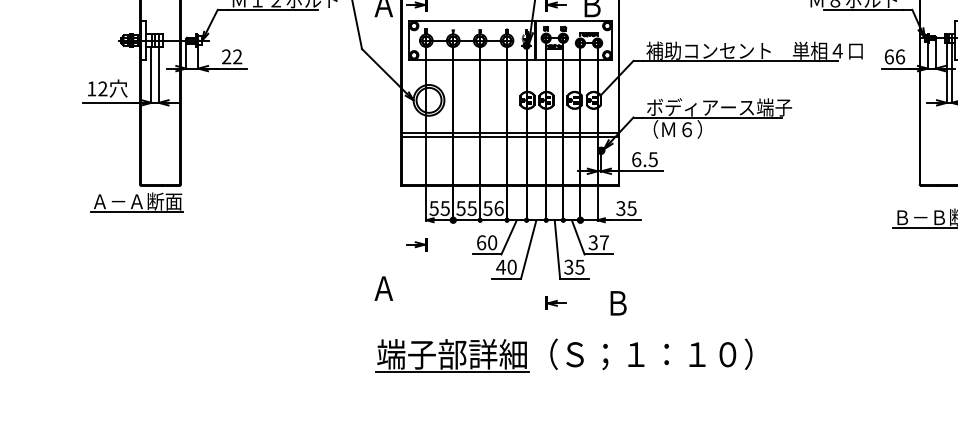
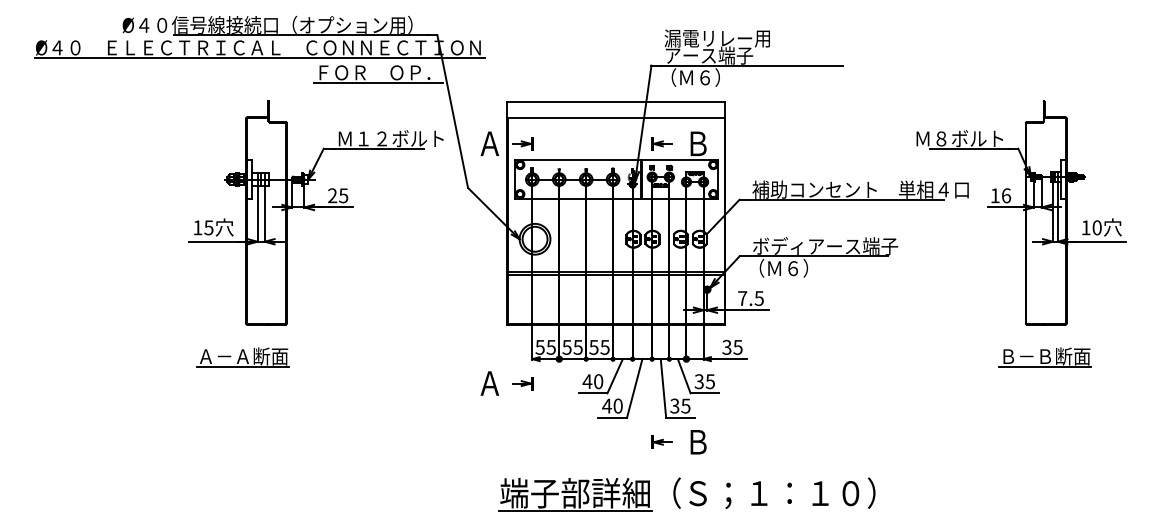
text: (237, 56) -> (343, 195), 22 -> 25
text: (889, 56) -> (995, 195), 66 -> 16
text: (102, 88) -> (208, 227), 12 -> 15
text: (636, 159) -> (742, 298), 6.5 -> 7.5
part: (136, 202) -> (242, 357), moved
text: (498, 207) -> (604, 346), 56 -> 55
text: (481, 242) -> (587, 381), 60 -> 40
text: (603, 242) -> (709, 381), 37 -> 35
text: (383, 288) -> (489, 383), moved
text: (618, 303) -> (698, 442), moved
part: (567, 350) -> (690, 489), moved

